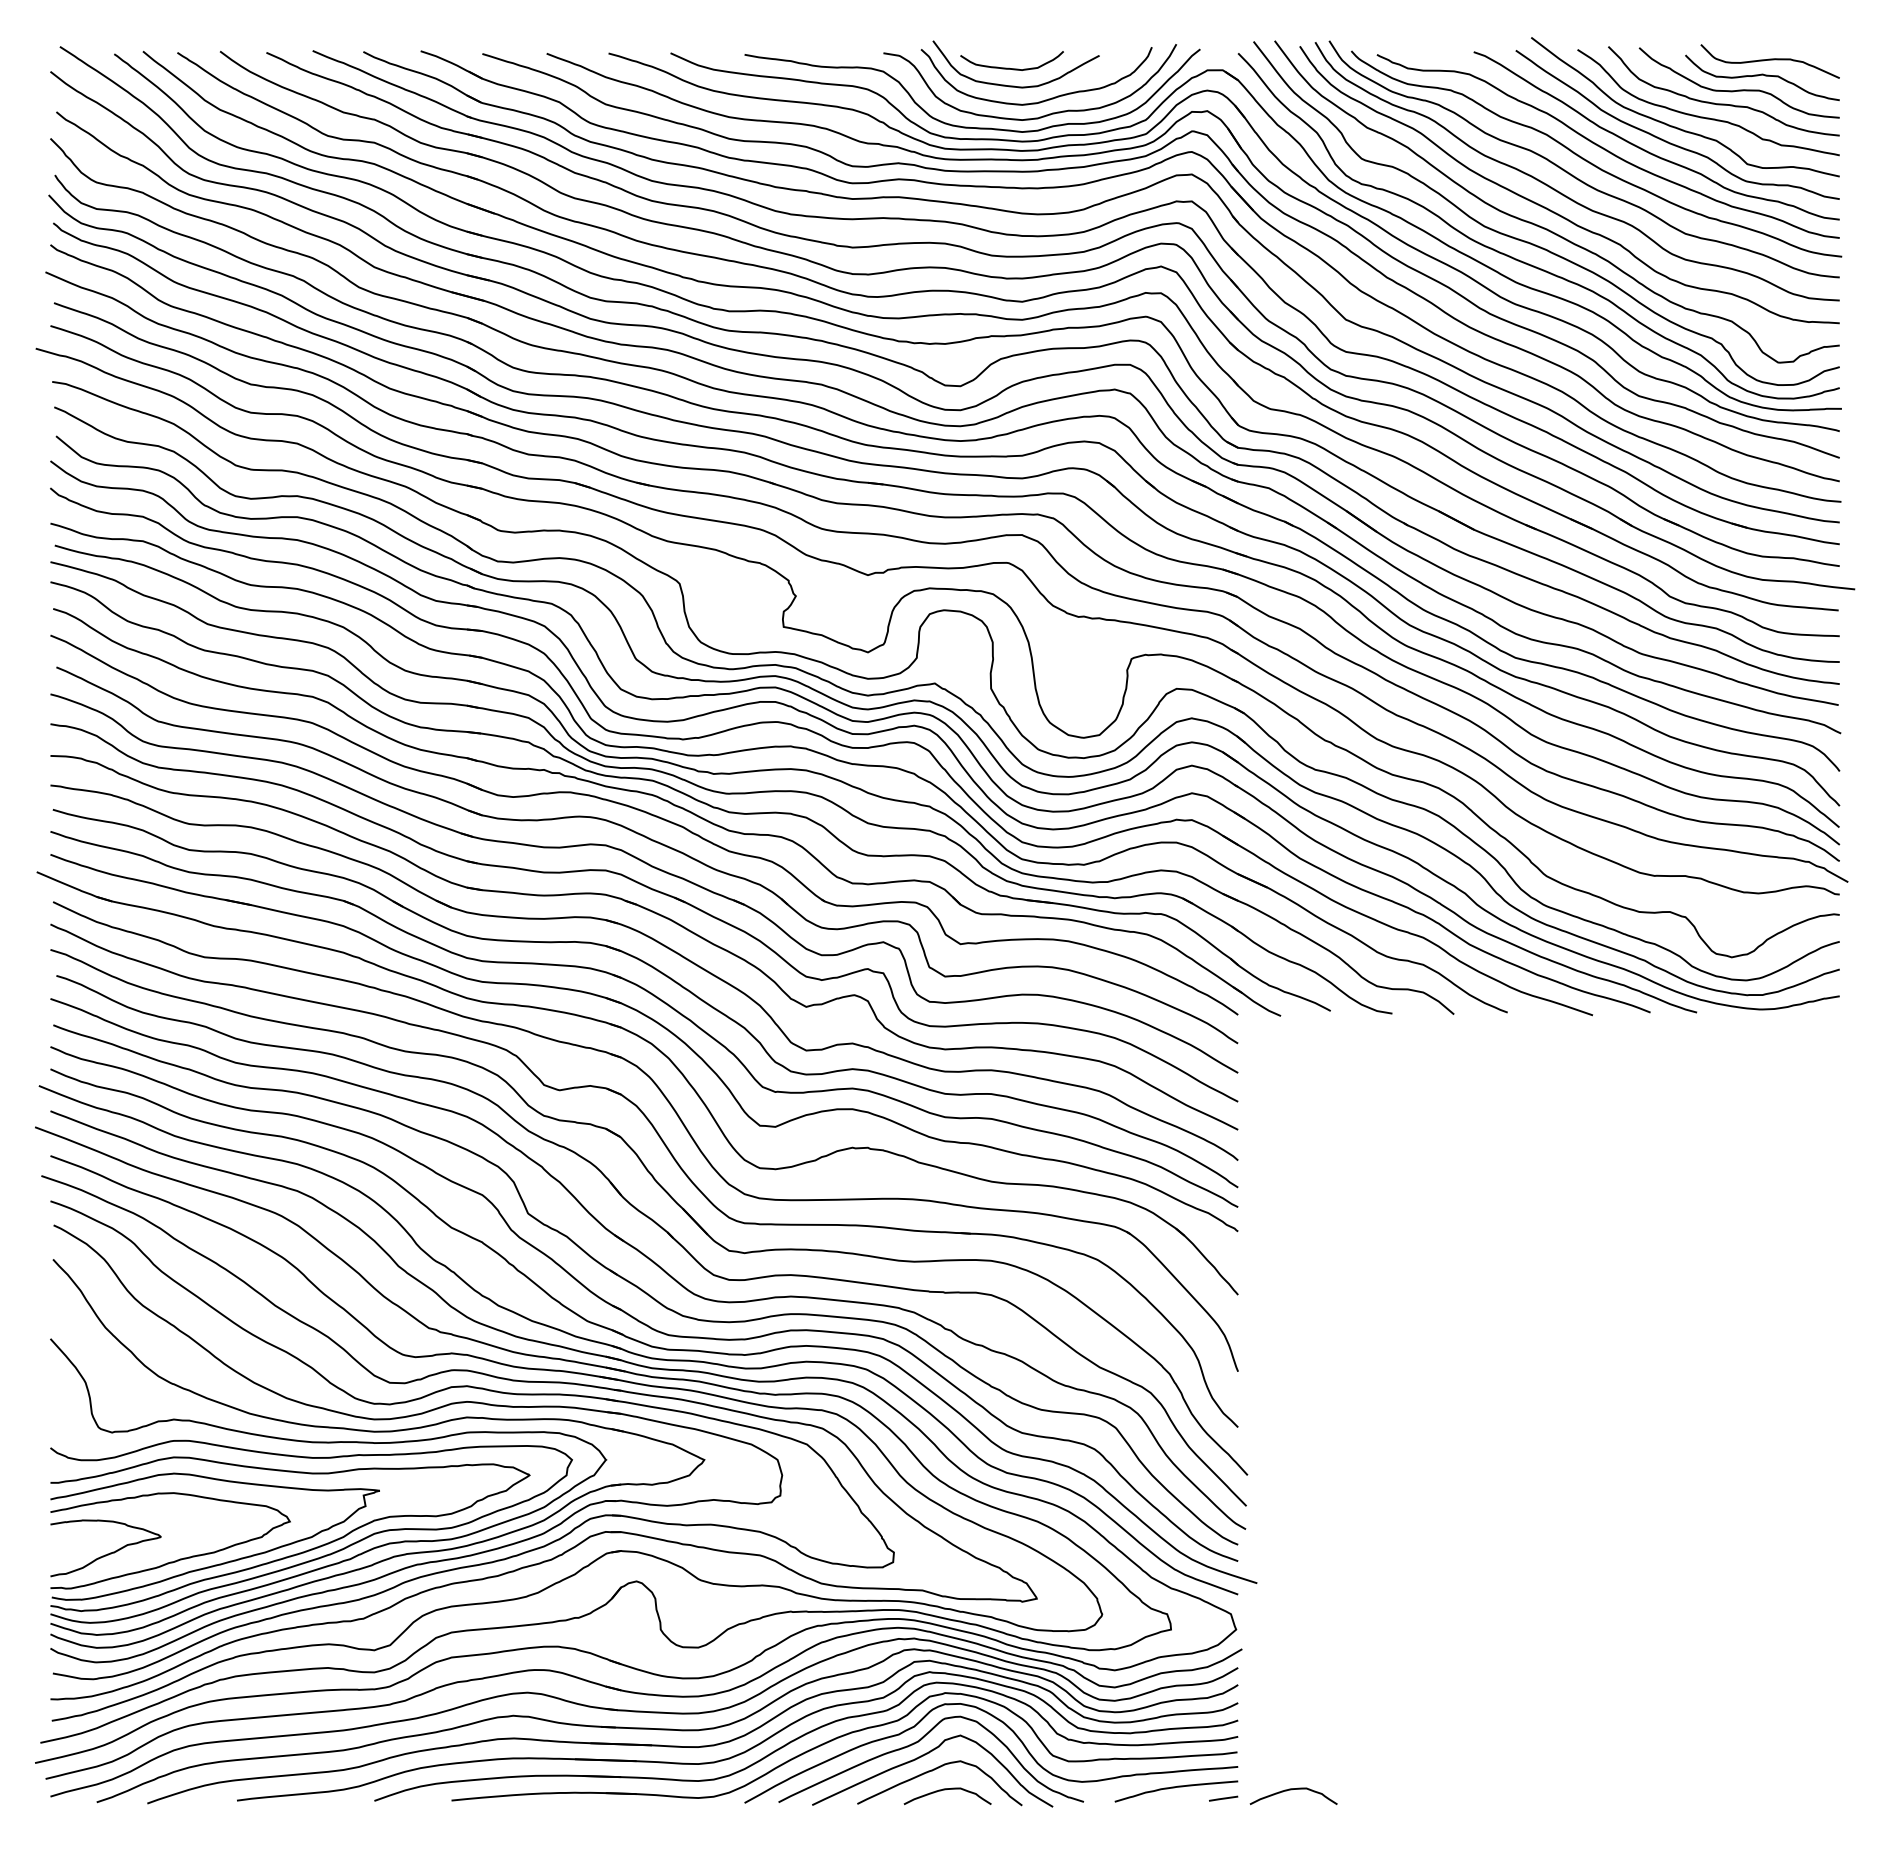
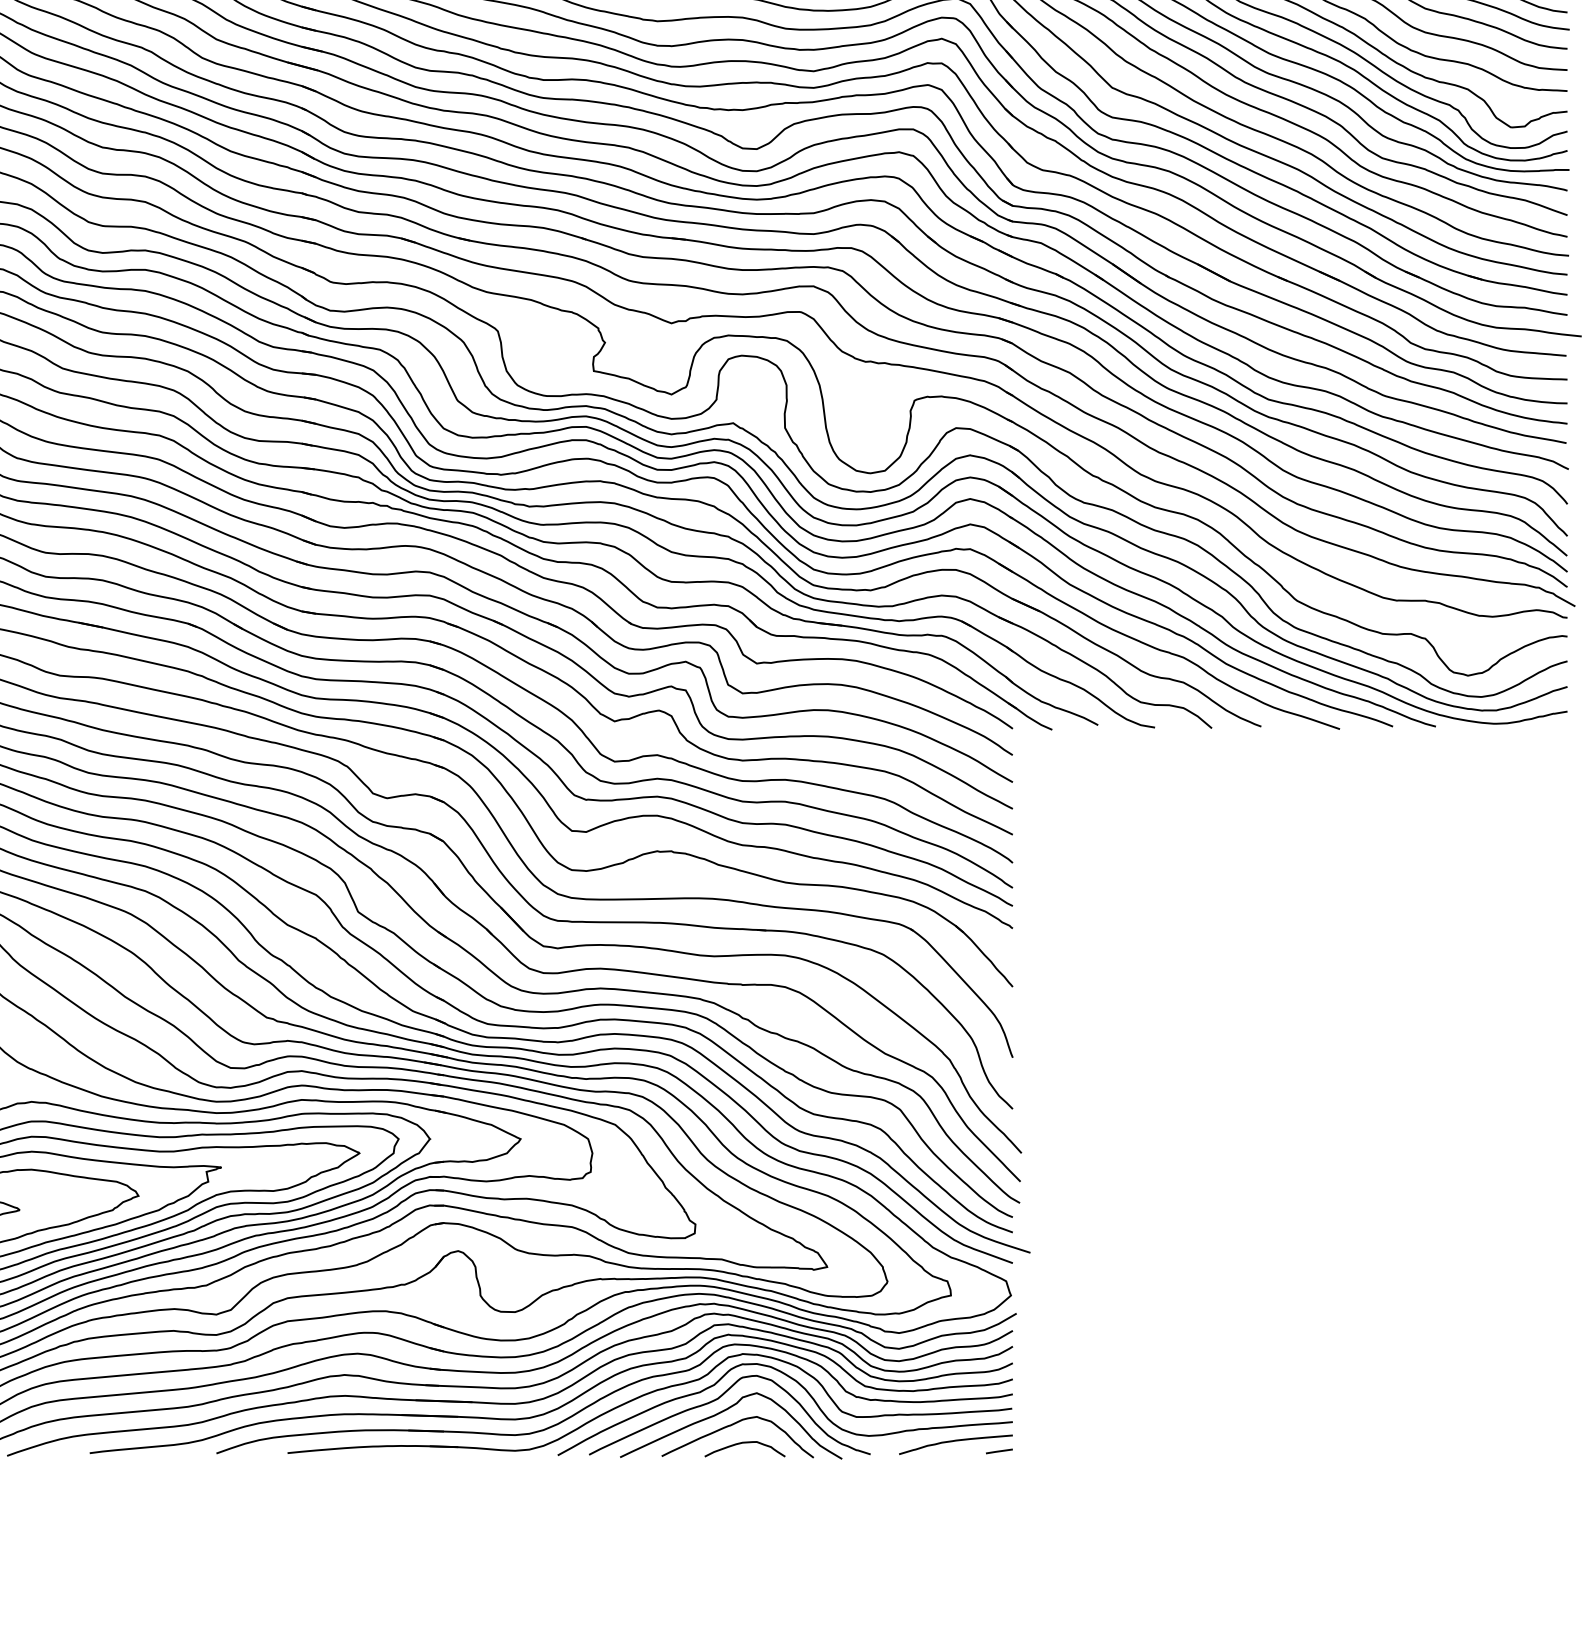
curve: (1292, 1790) -> (1062, 1443), removed

